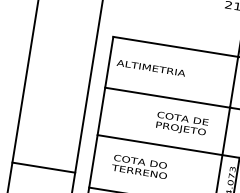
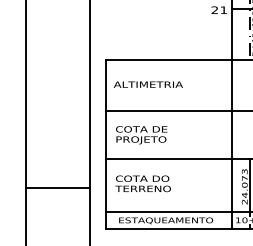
text: (181, 124) -> (141, 135), moved
text: (139, 166) -> (142, 183), moved
line: (43, 167) -> (57, 187), moved

